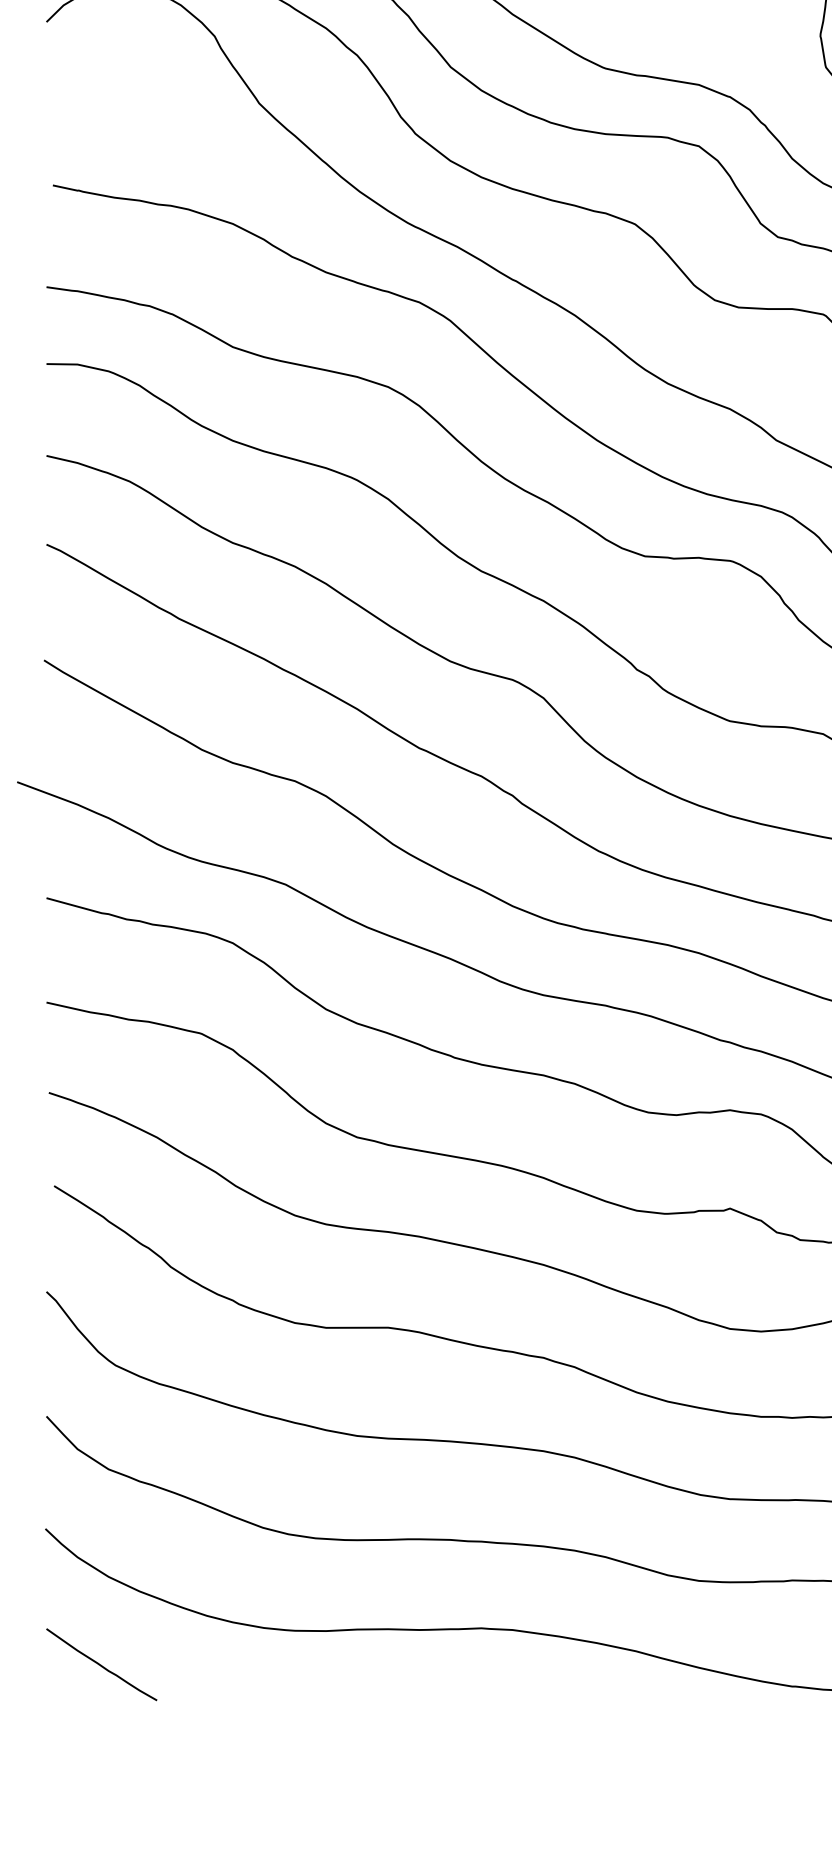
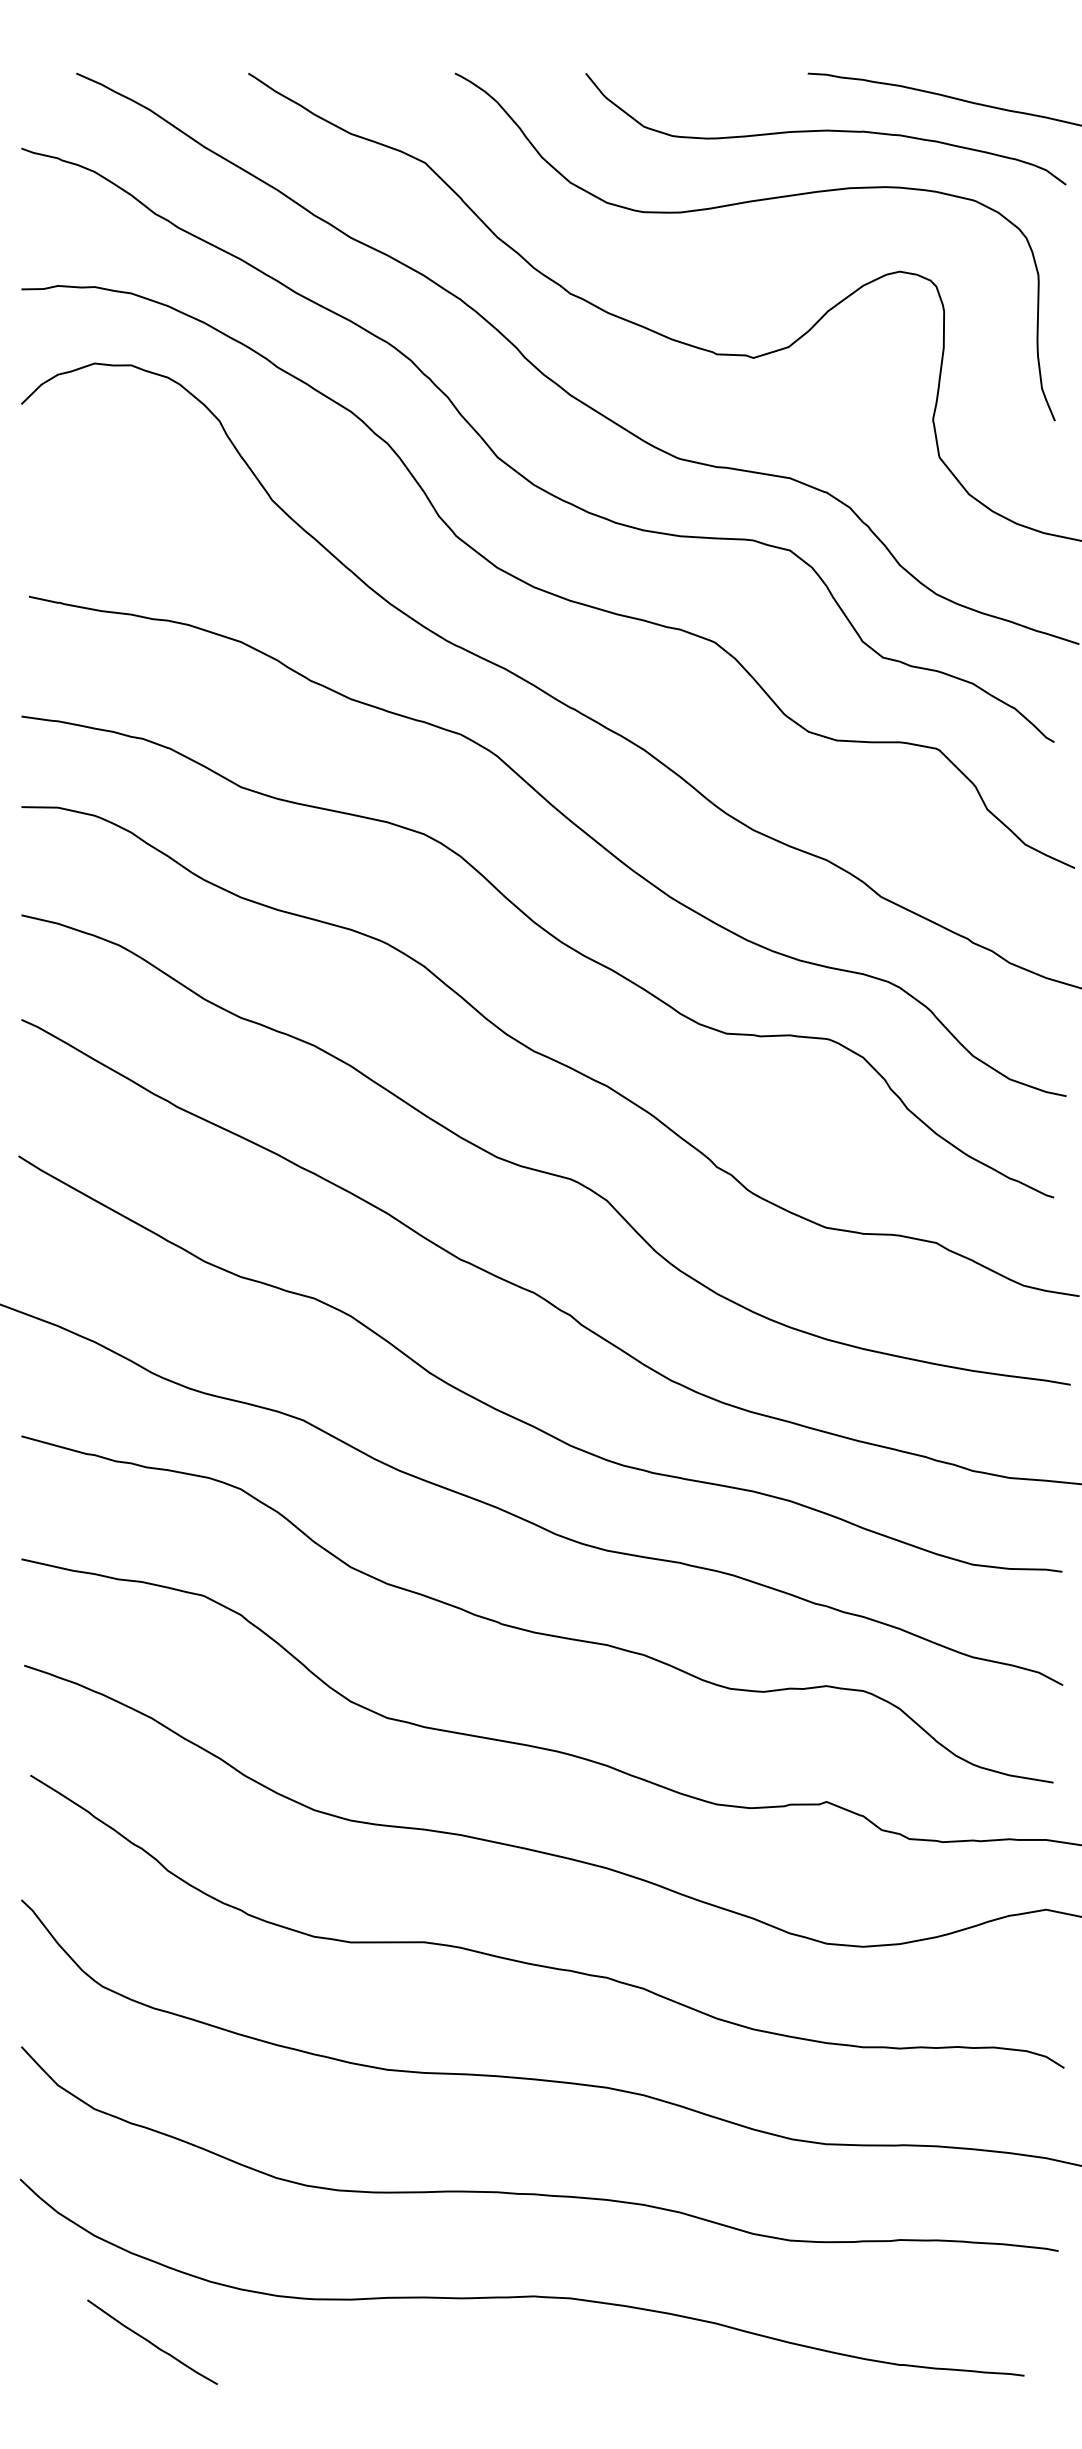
curve: (101, 1664) -> (152, 2342), moved

